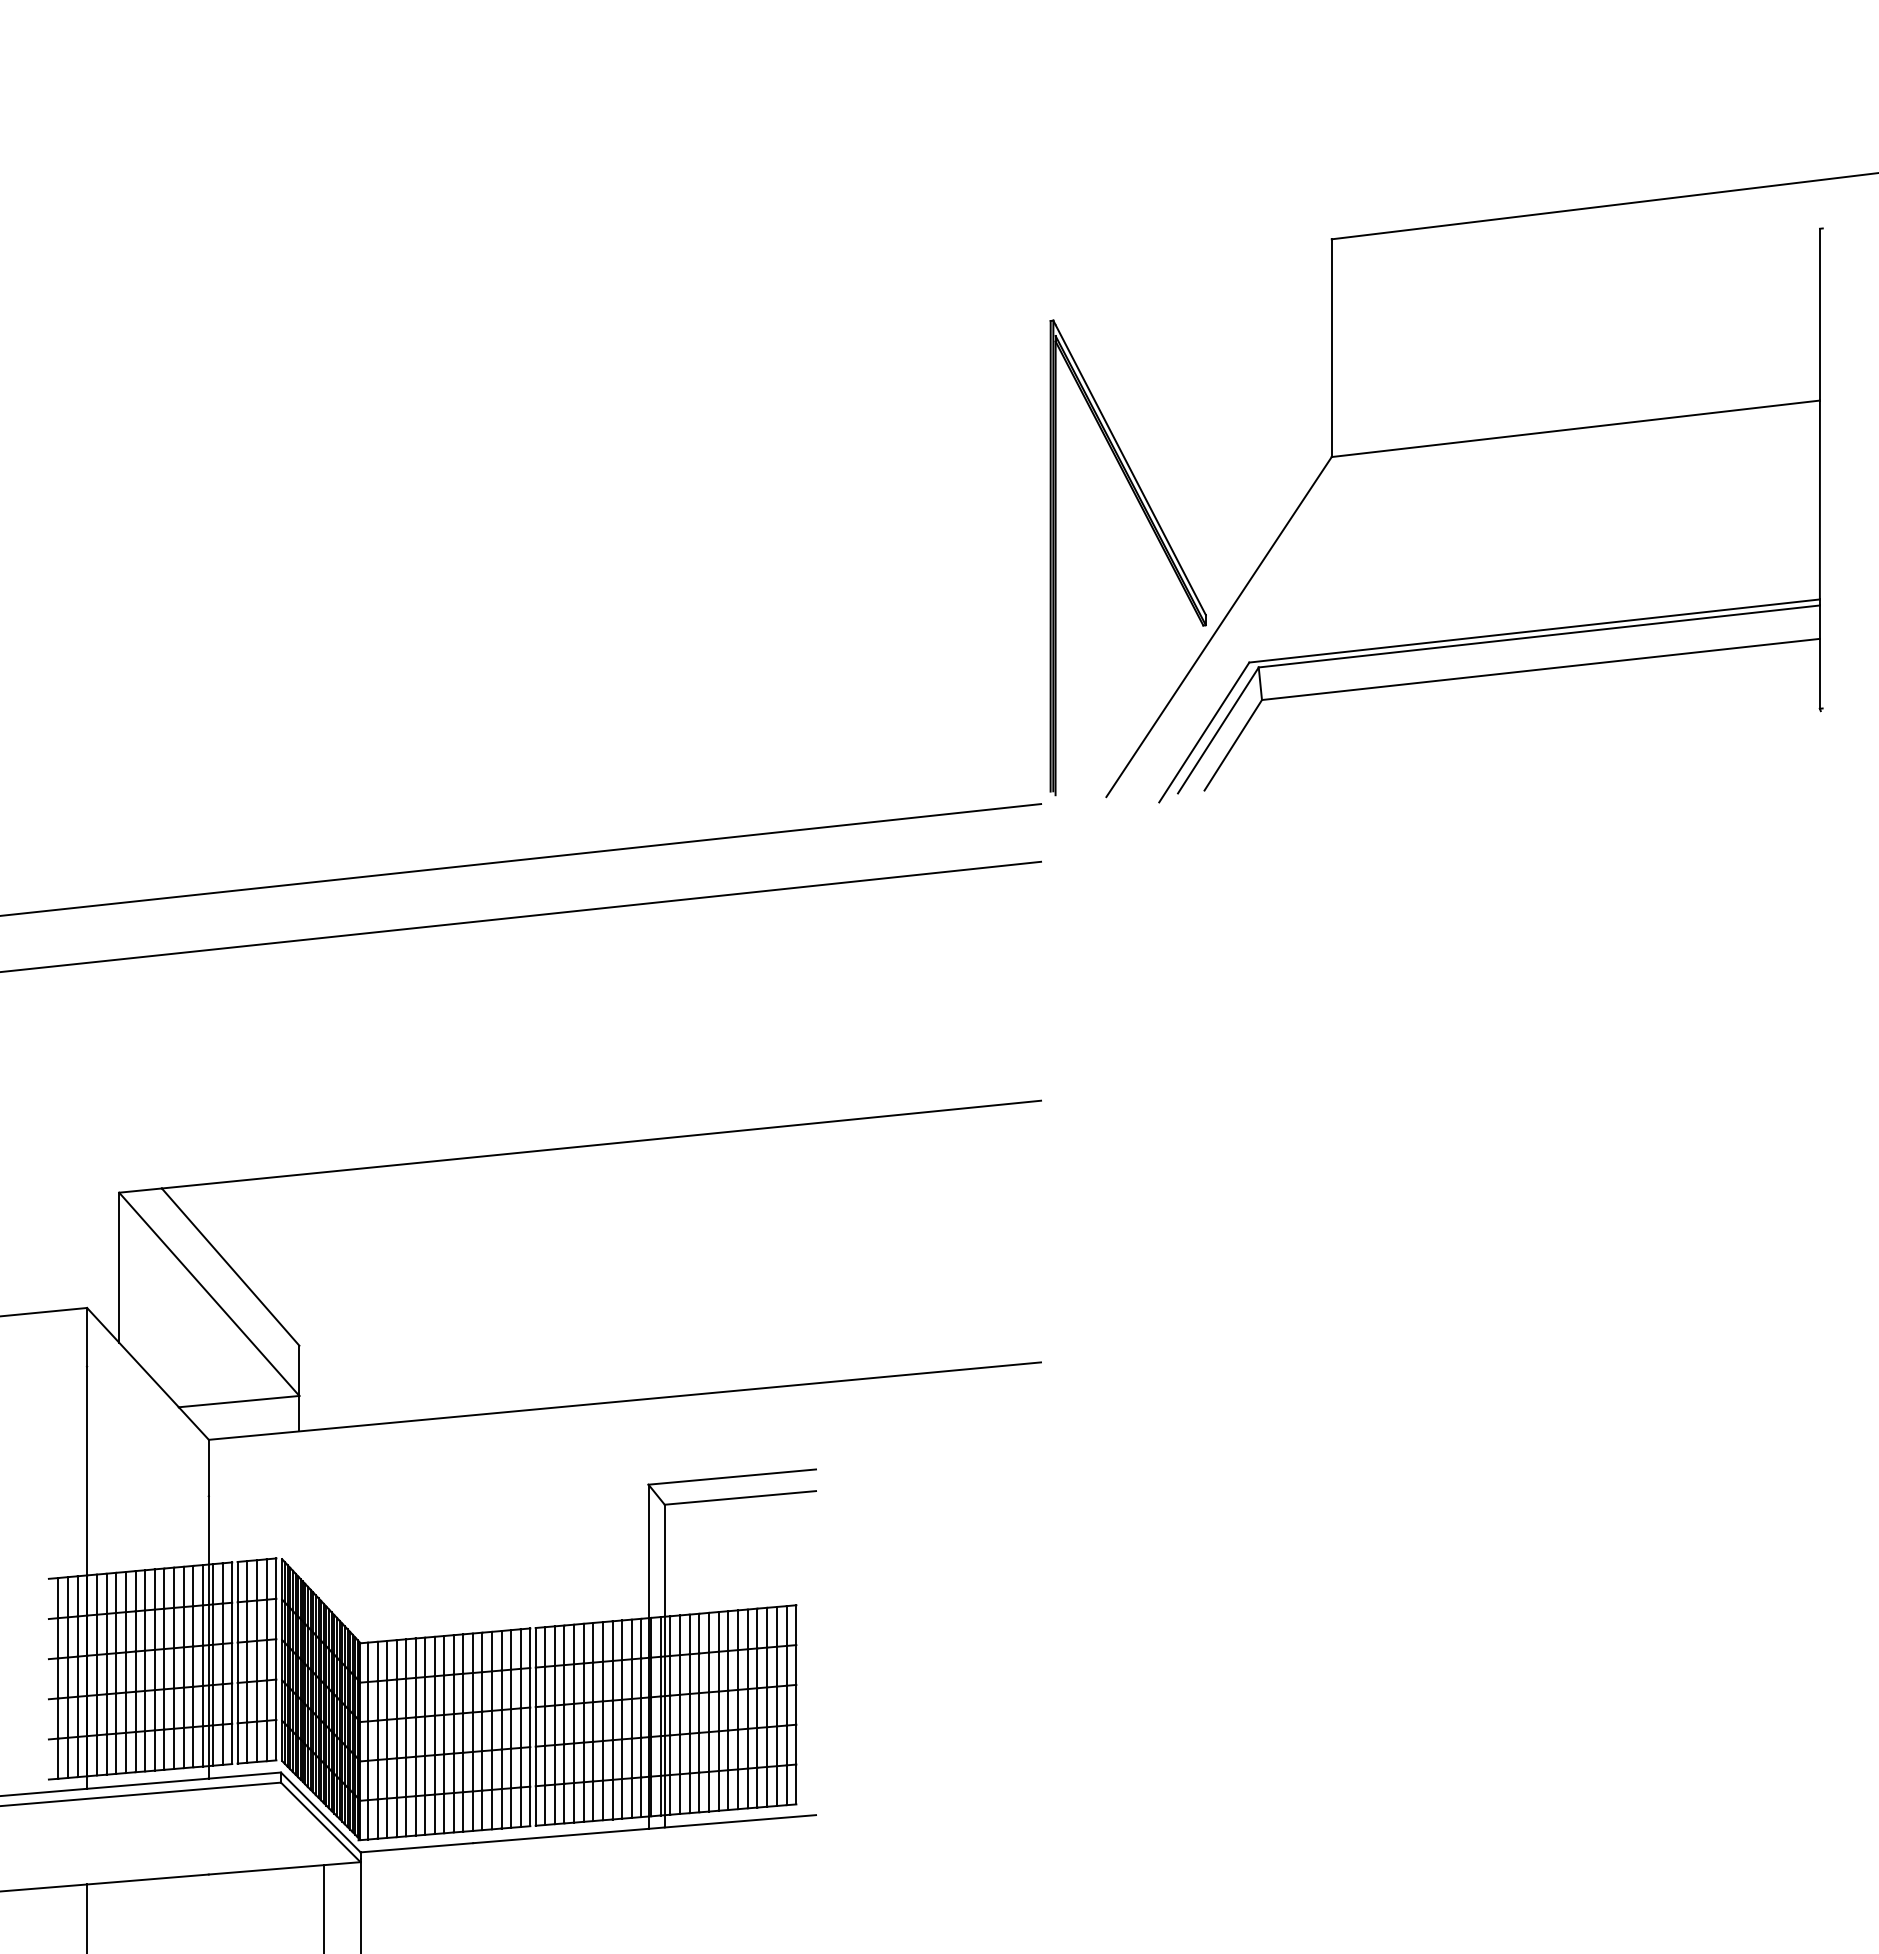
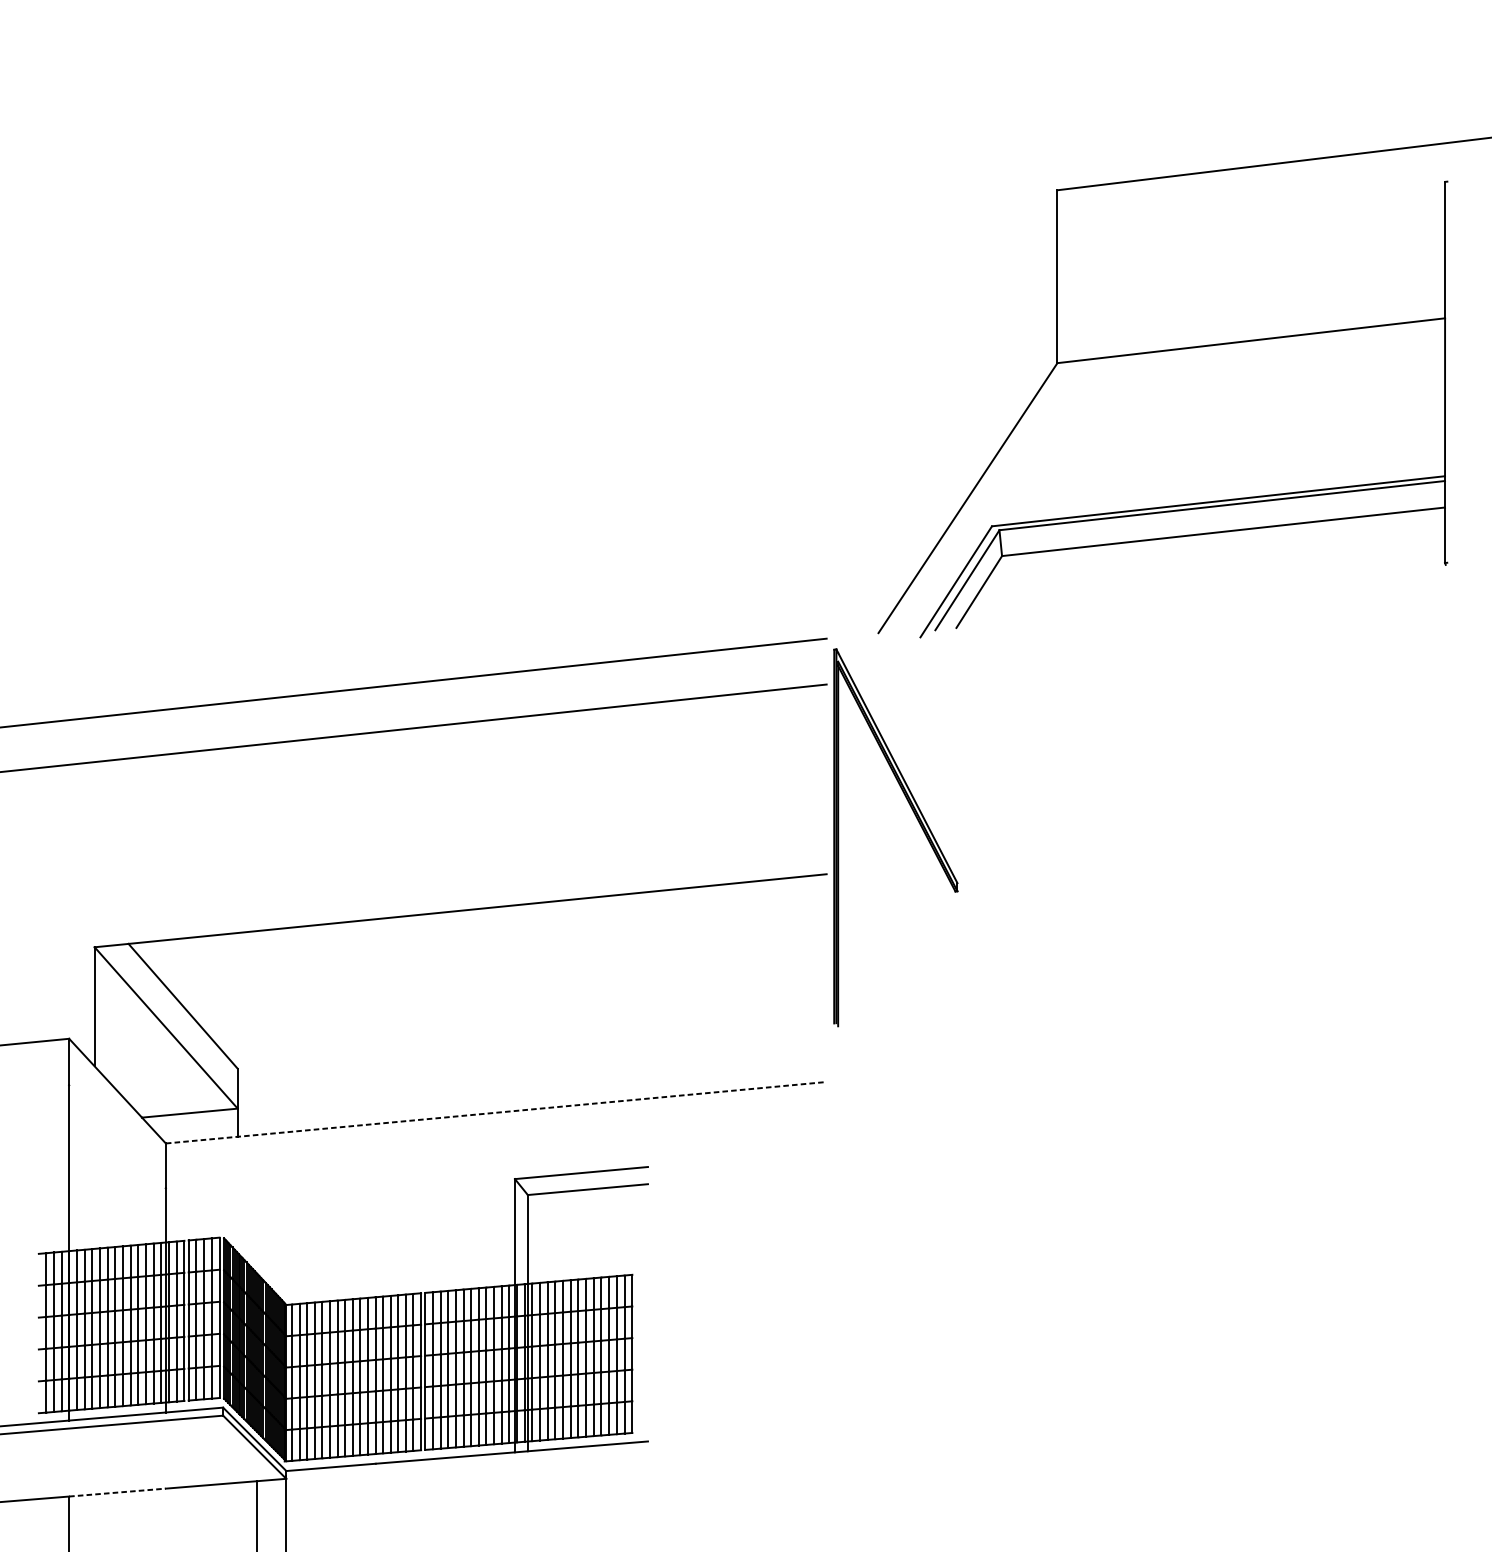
part: (1158, 541) -> (919, 824), moved
line: (624, 1401) -> (495, 1113), solid -> dashed
line: (148, 1879) -> (117, 1492), solid -> dashed

